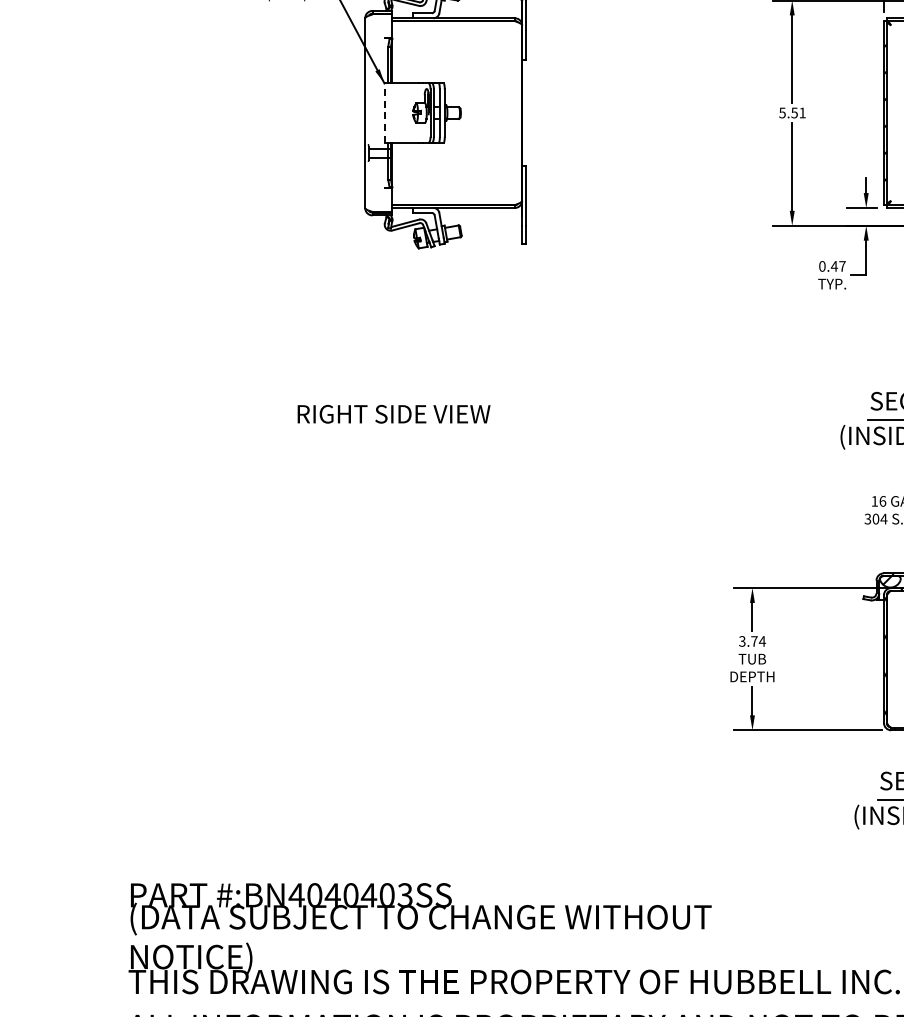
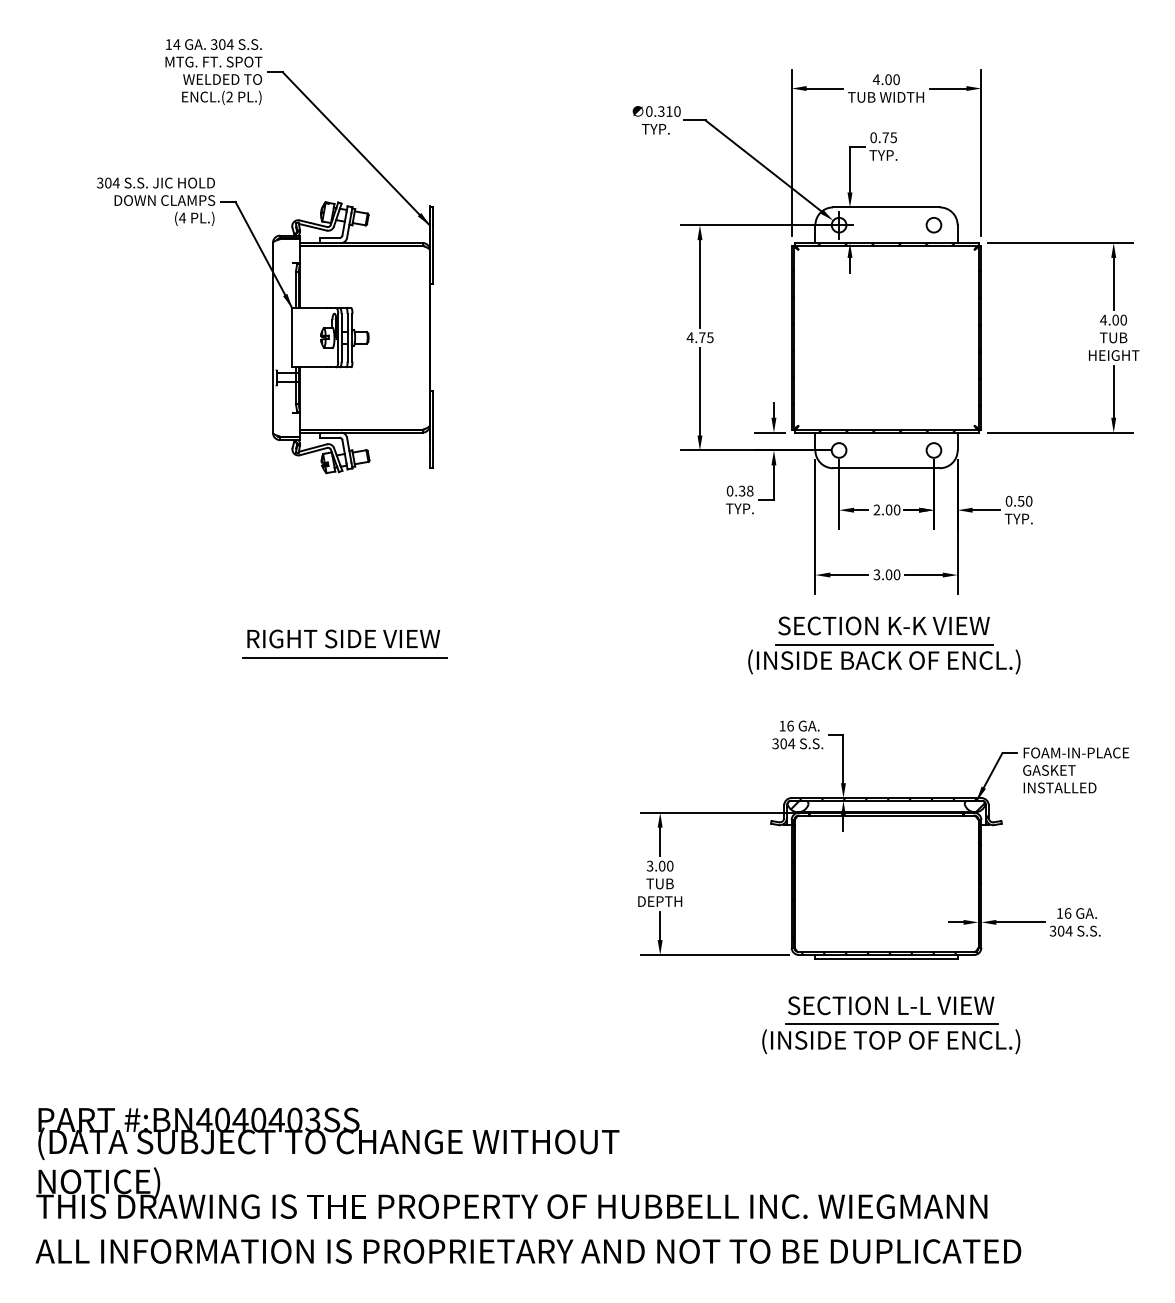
line: (384, 112) -> (292, 337), dashed -> solid
text: (791, 112) -> (699, 337), 5.51 -> 4.75
text: (837, 265) -> (745, 490), 0.47 -> 0.38
text: (393, 413) -> (343, 638), moved
line: (437, 432) -> (345, 657), added
text: (758, 640) -> (666, 865), 3.74 -> 3.00

